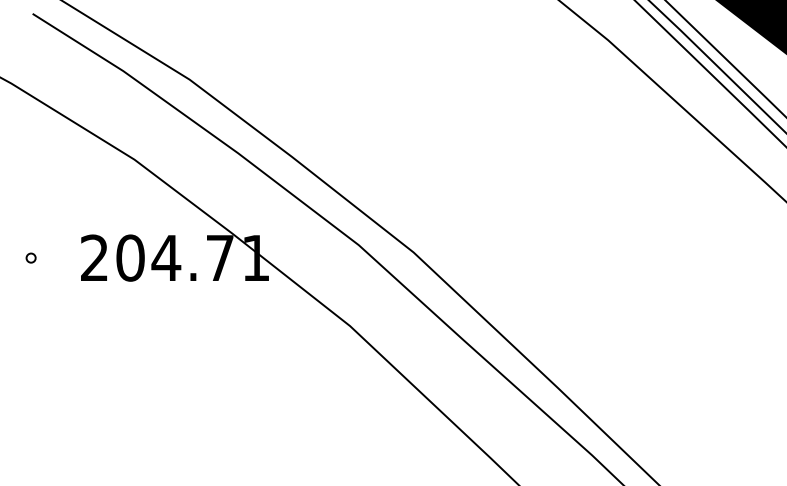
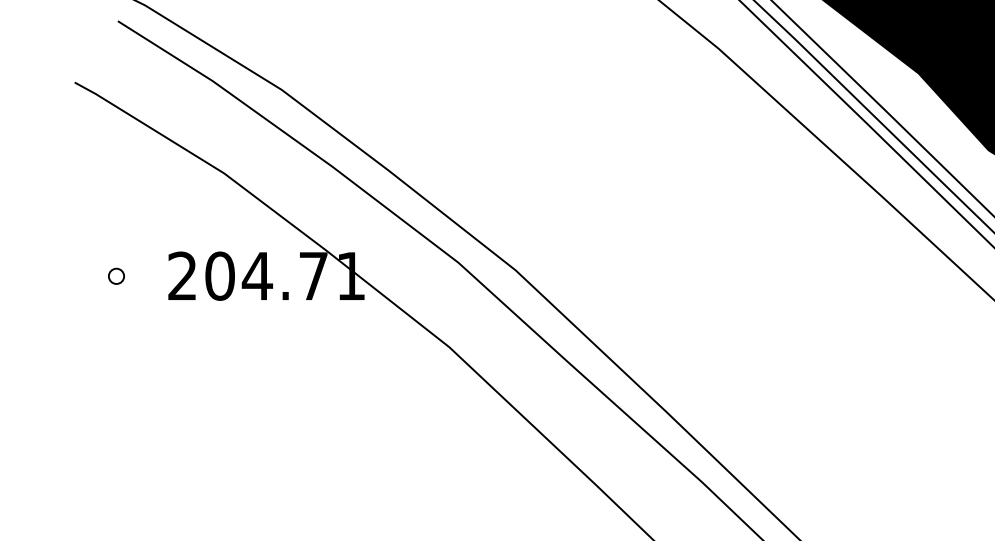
part: (30, 257) -> (115, 275), size x1.6

